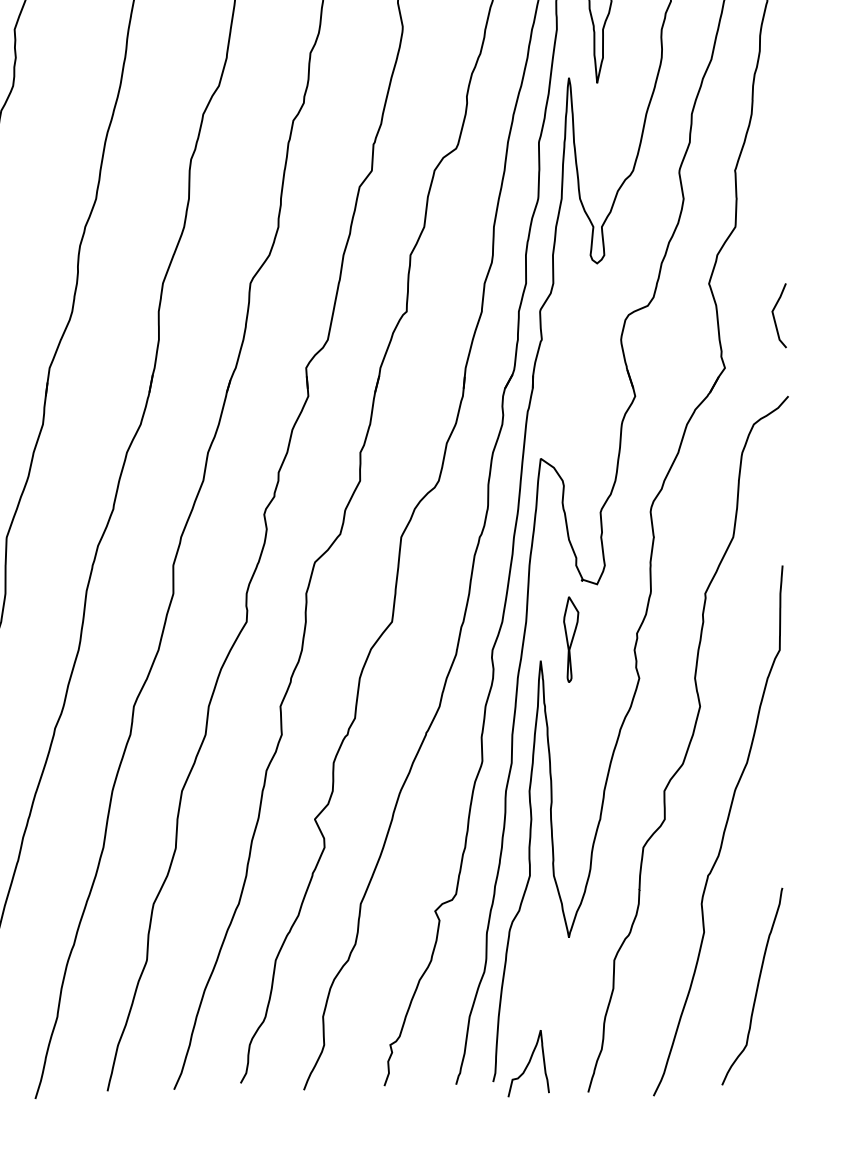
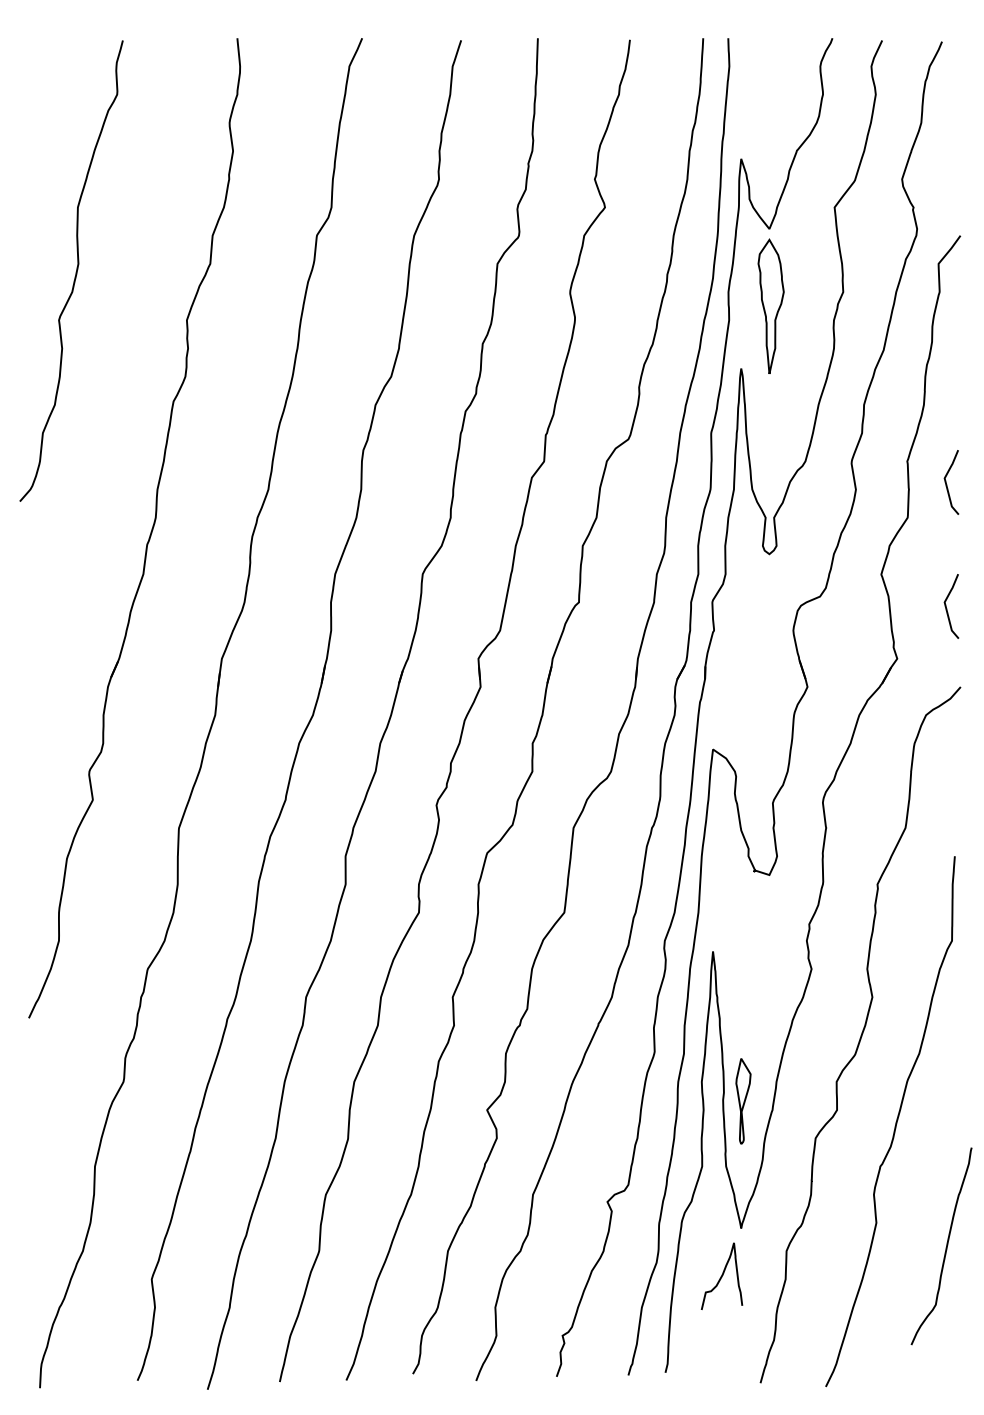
curve: (775, 193) -> (947, 484), added
part: (571, 639) -> (743, 1101), moved
curve: (756, 987) -> (945, 1247), moved
curve: (528, 1062) -> (721, 1275), moved

